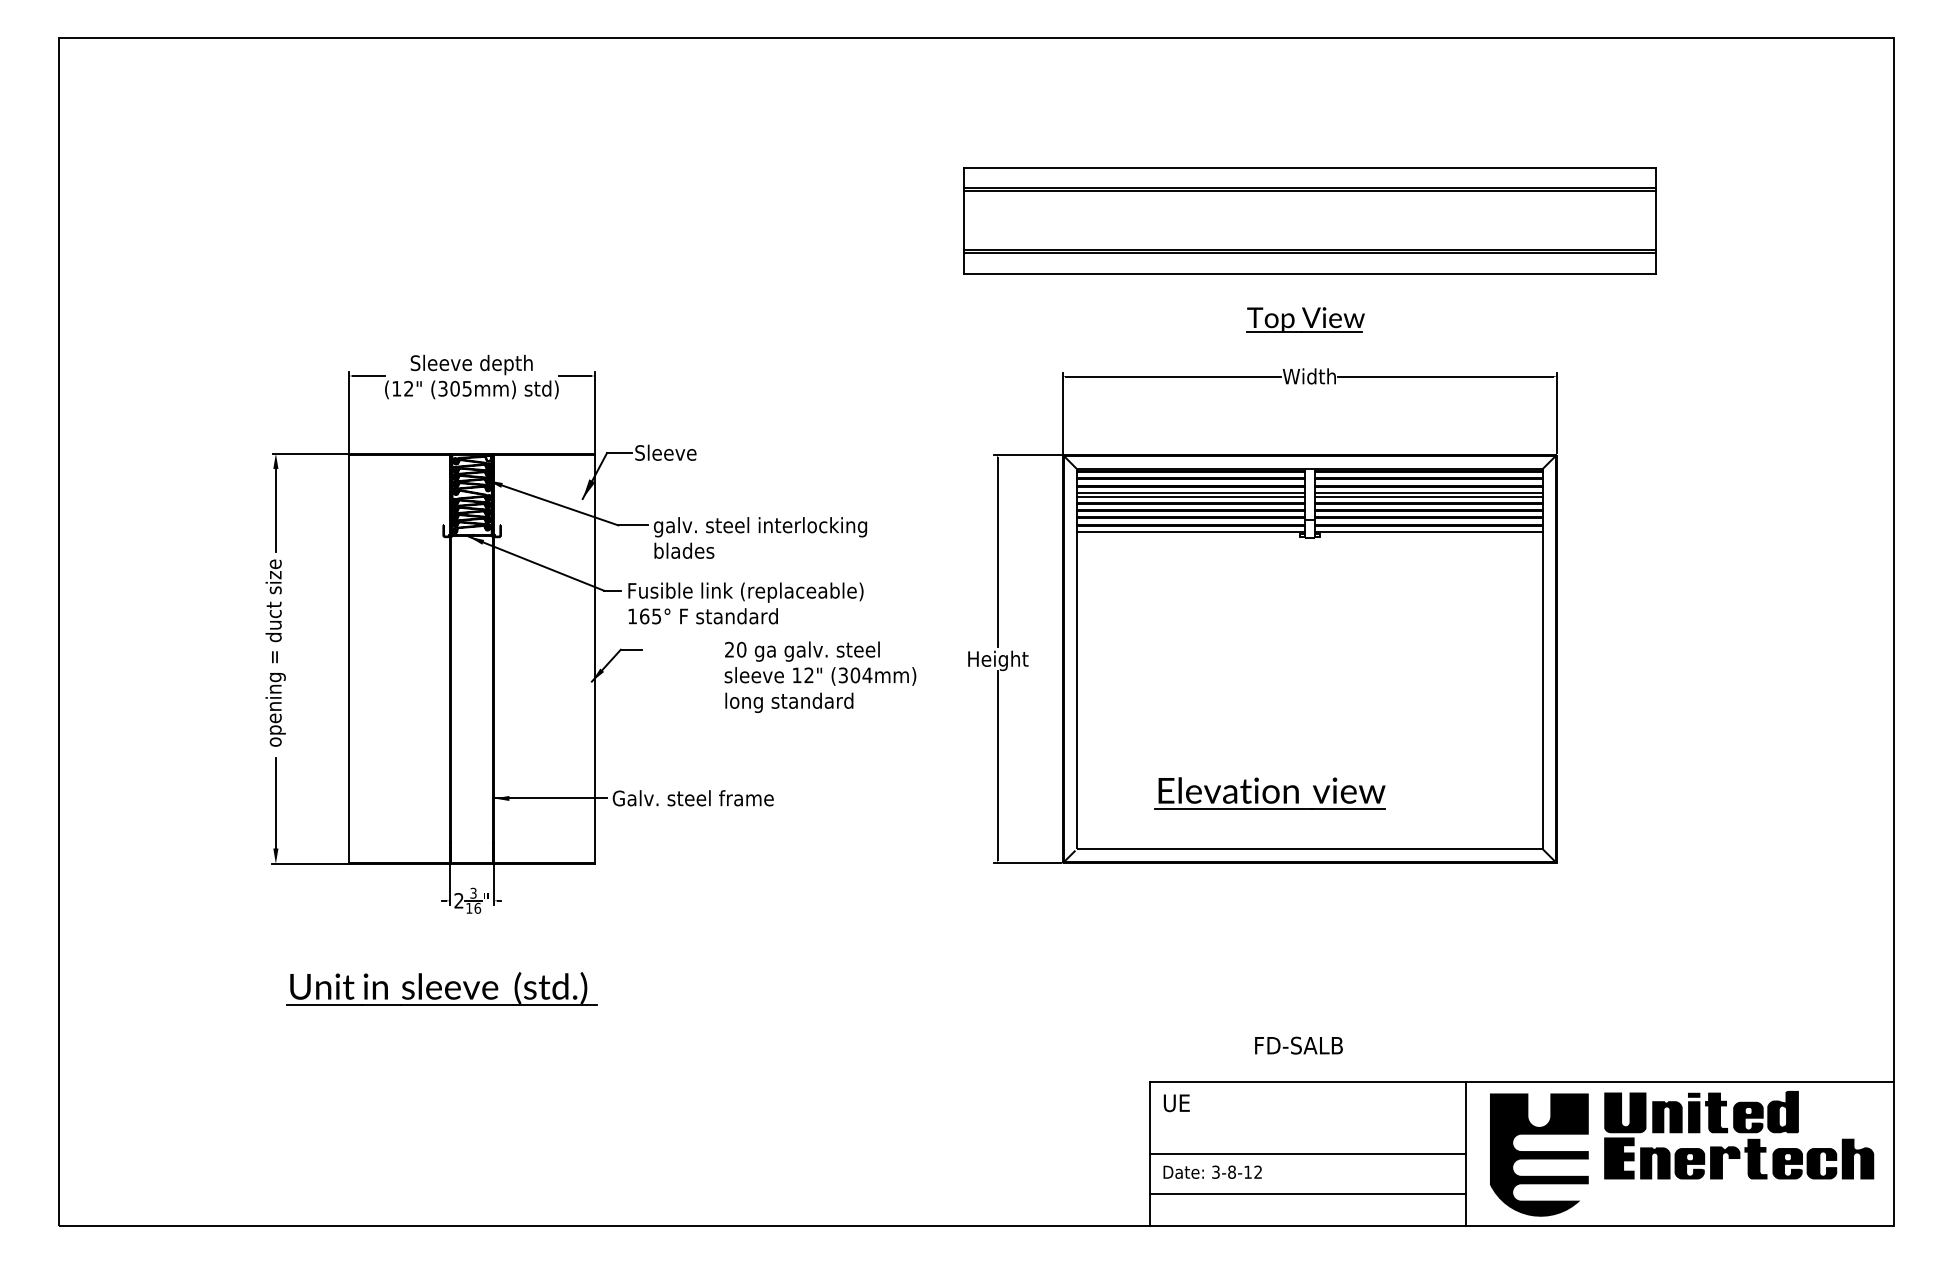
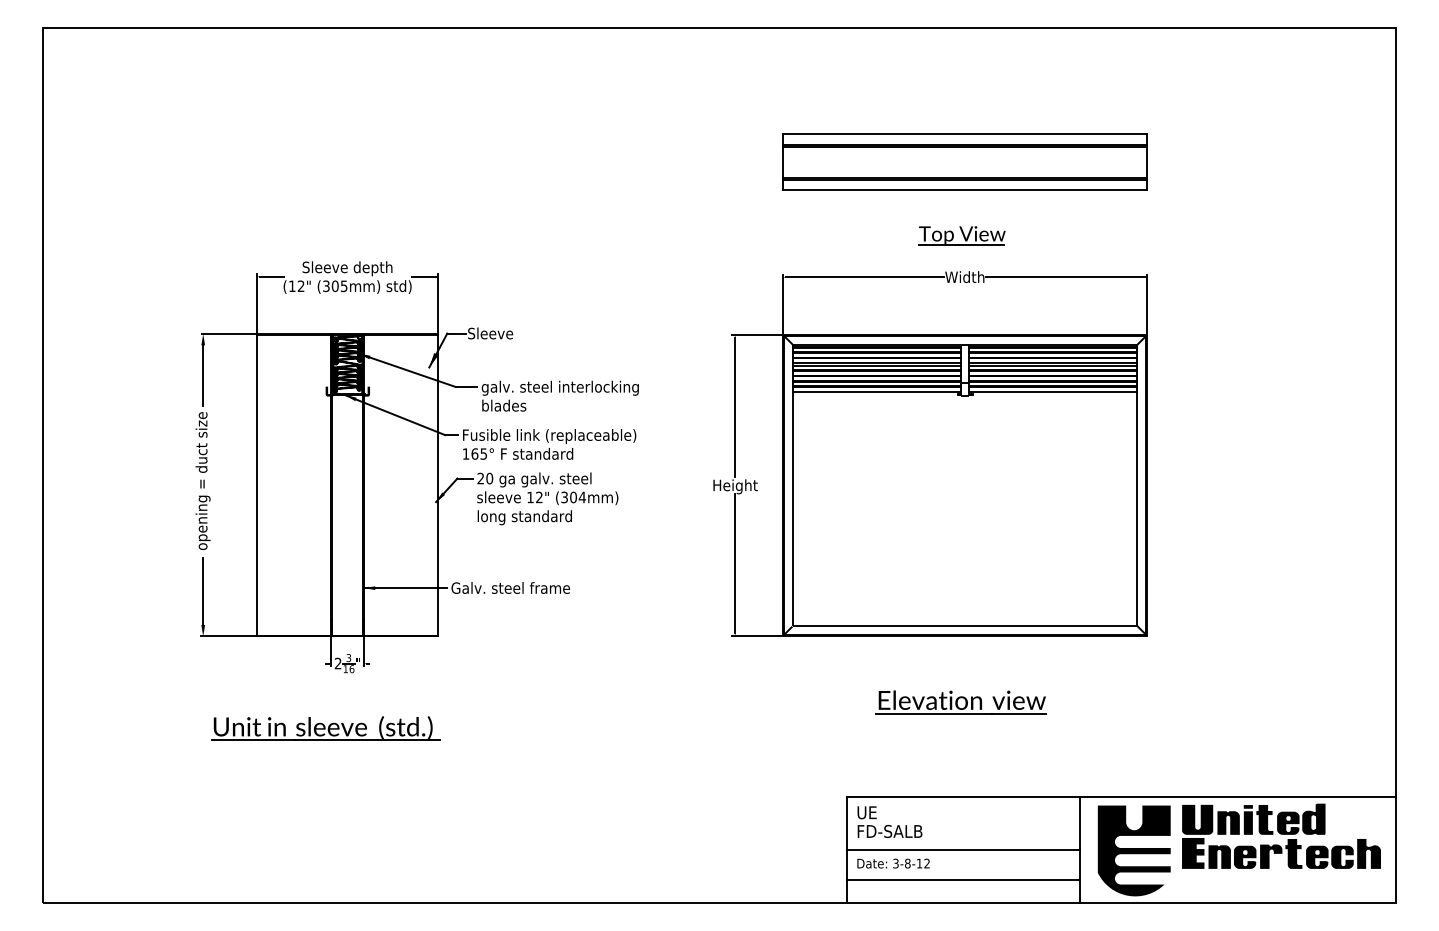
part: (1309, 220) -> (964, 162), size x0.71
text: (820, 676) -> (547, 498), moved
part: (1269, 793) -> (960, 702), moved
text: (1298, 1045) -> (889, 831), moved

